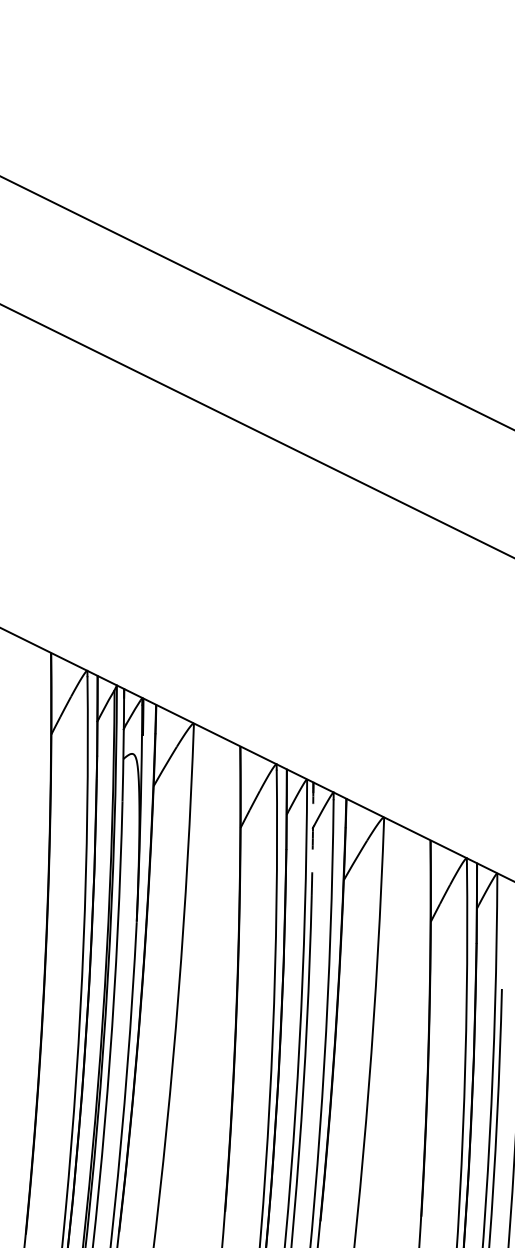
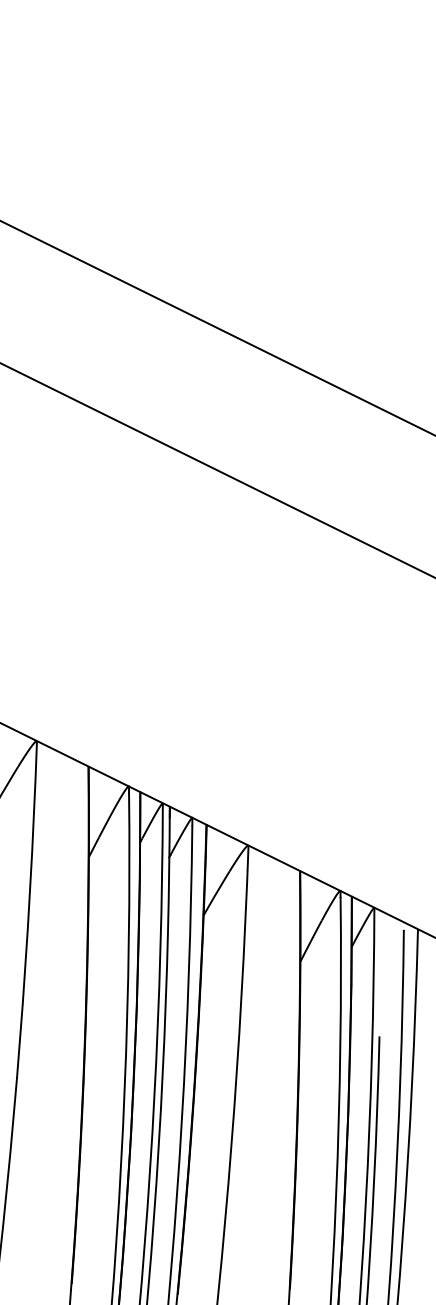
arc: (312, 838) -> (168, 869), dashed -> solid

